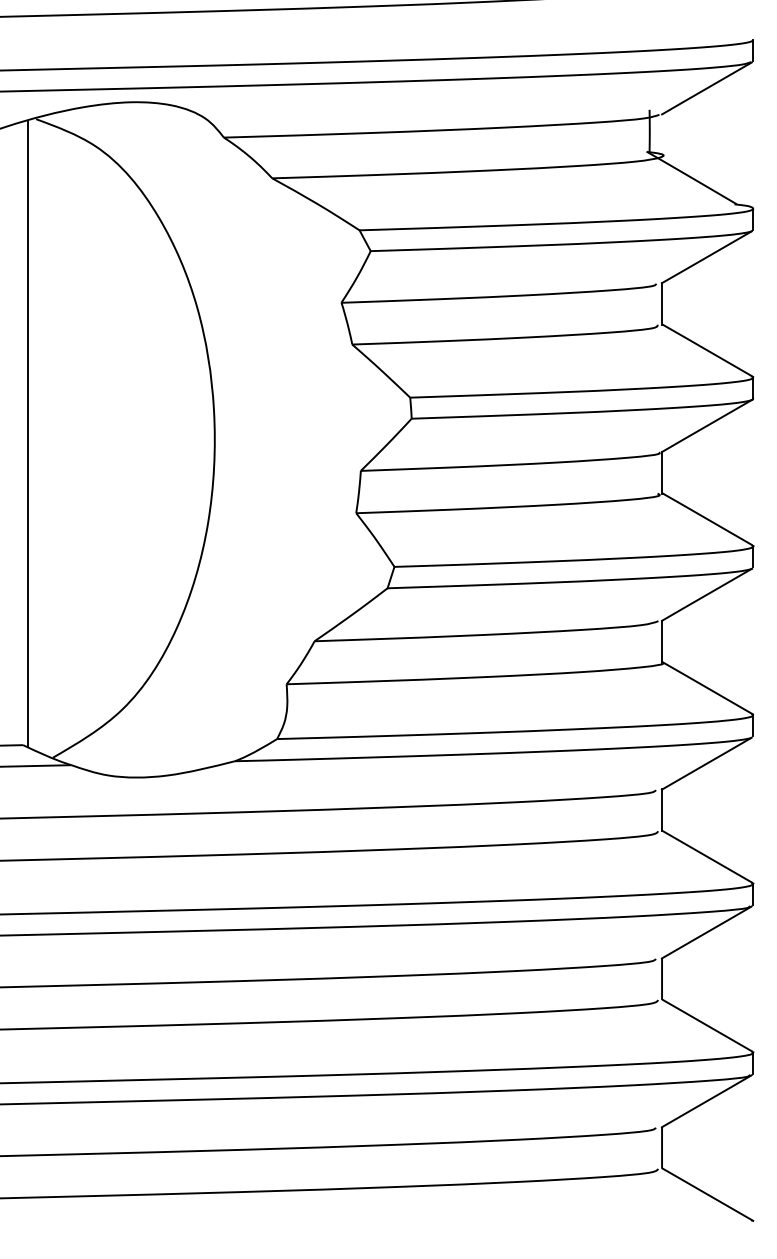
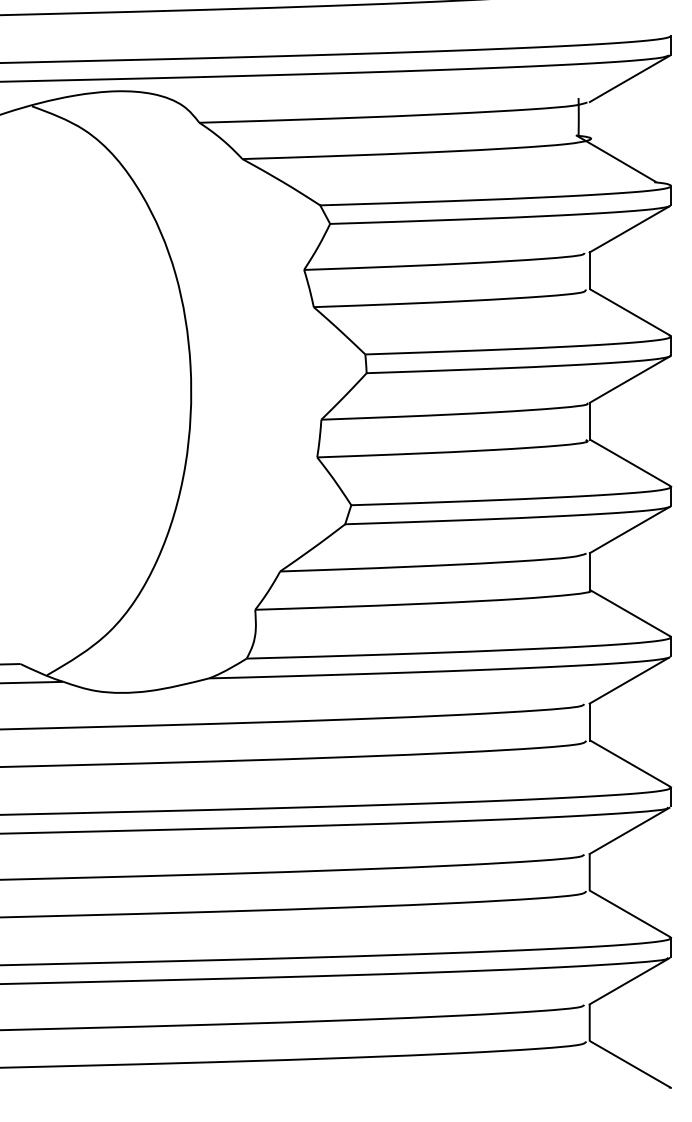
line: (27, 434) -> (24, 387), removed

